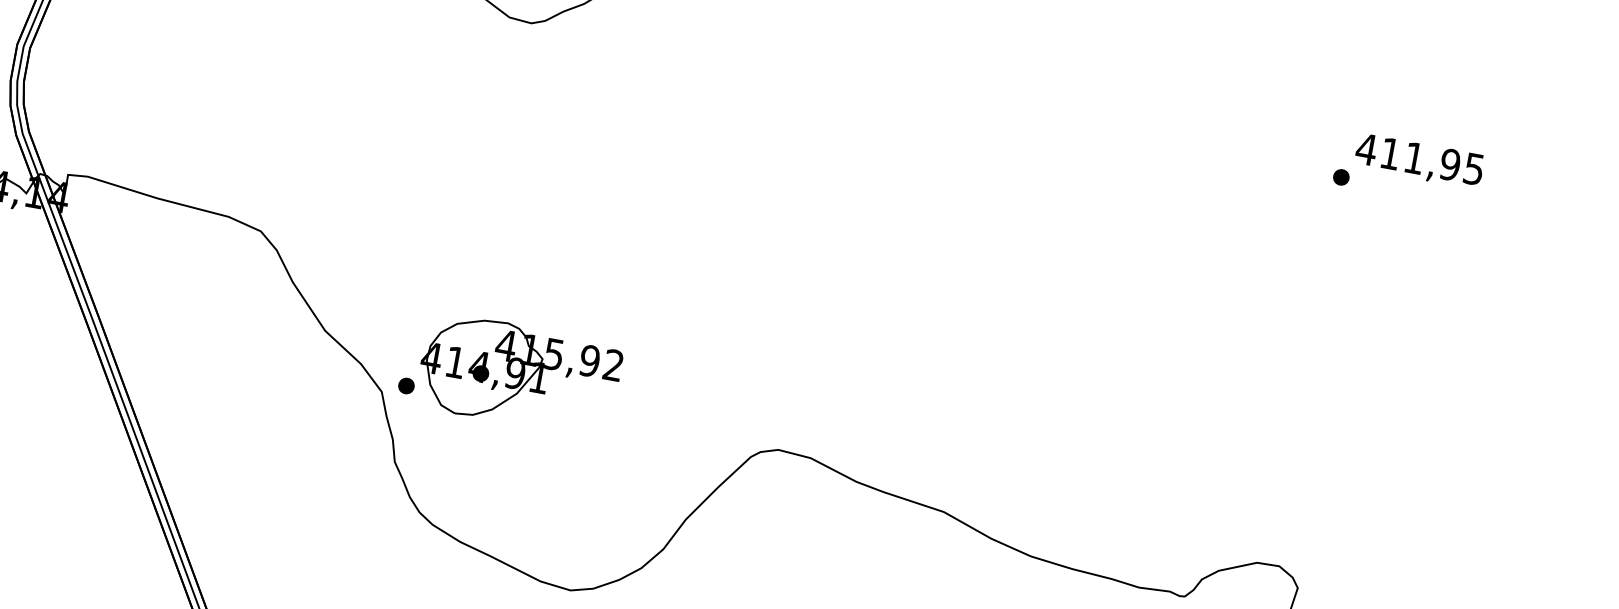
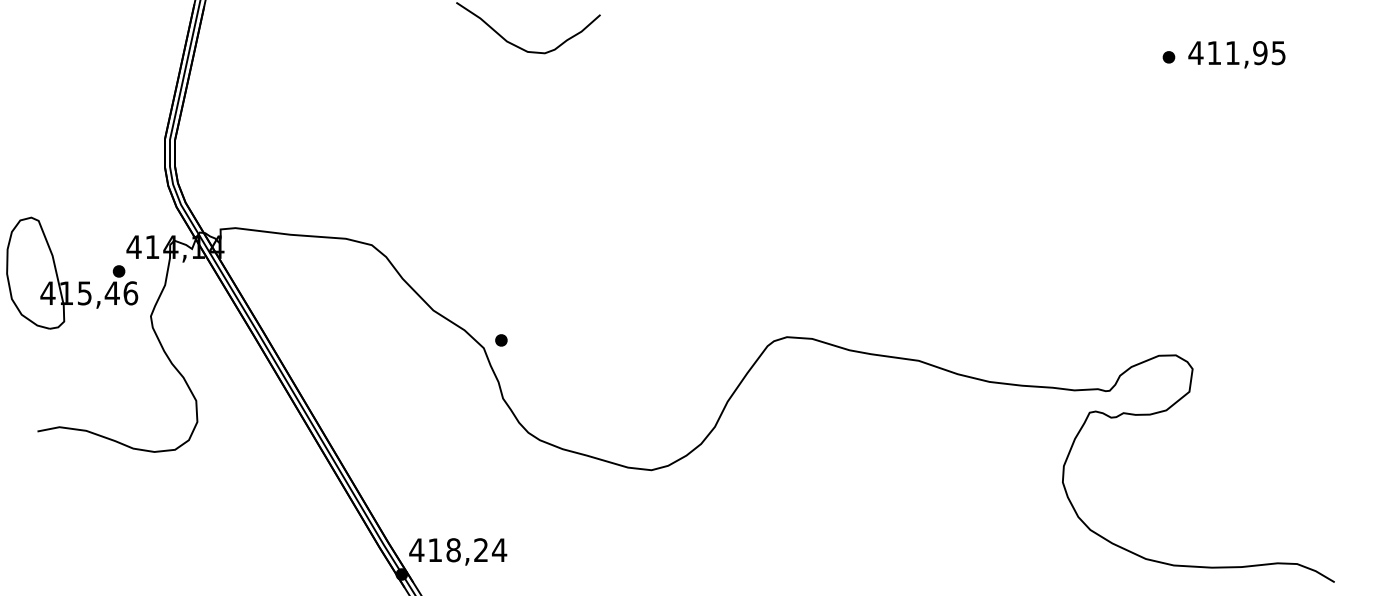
text: (1418, 160) -> (1236, 54), moved
part: (518, 374) -> (583, 316), removed

